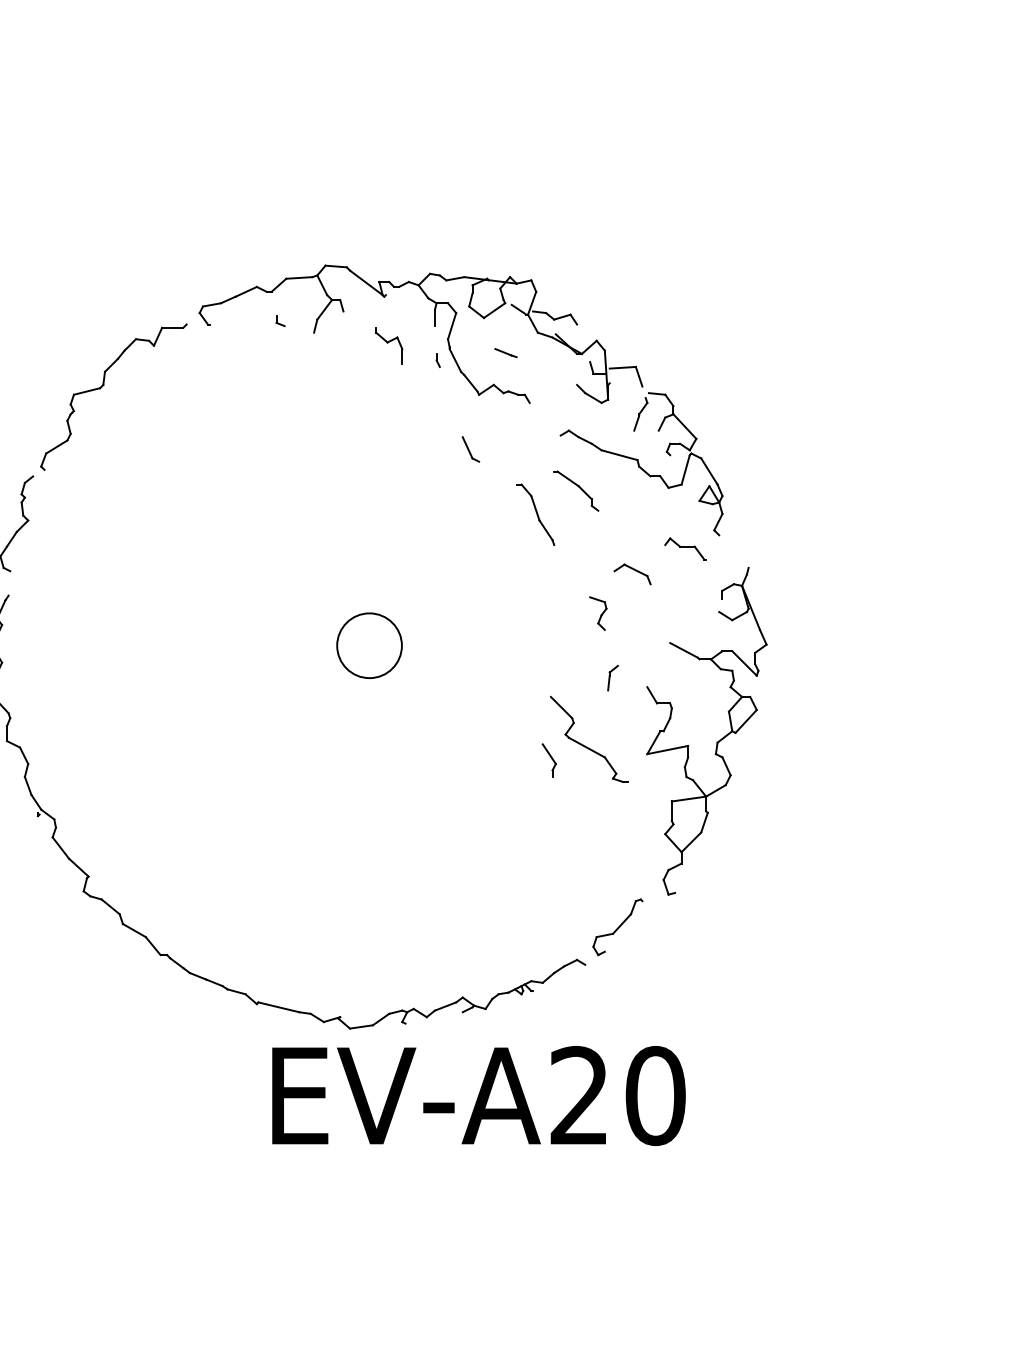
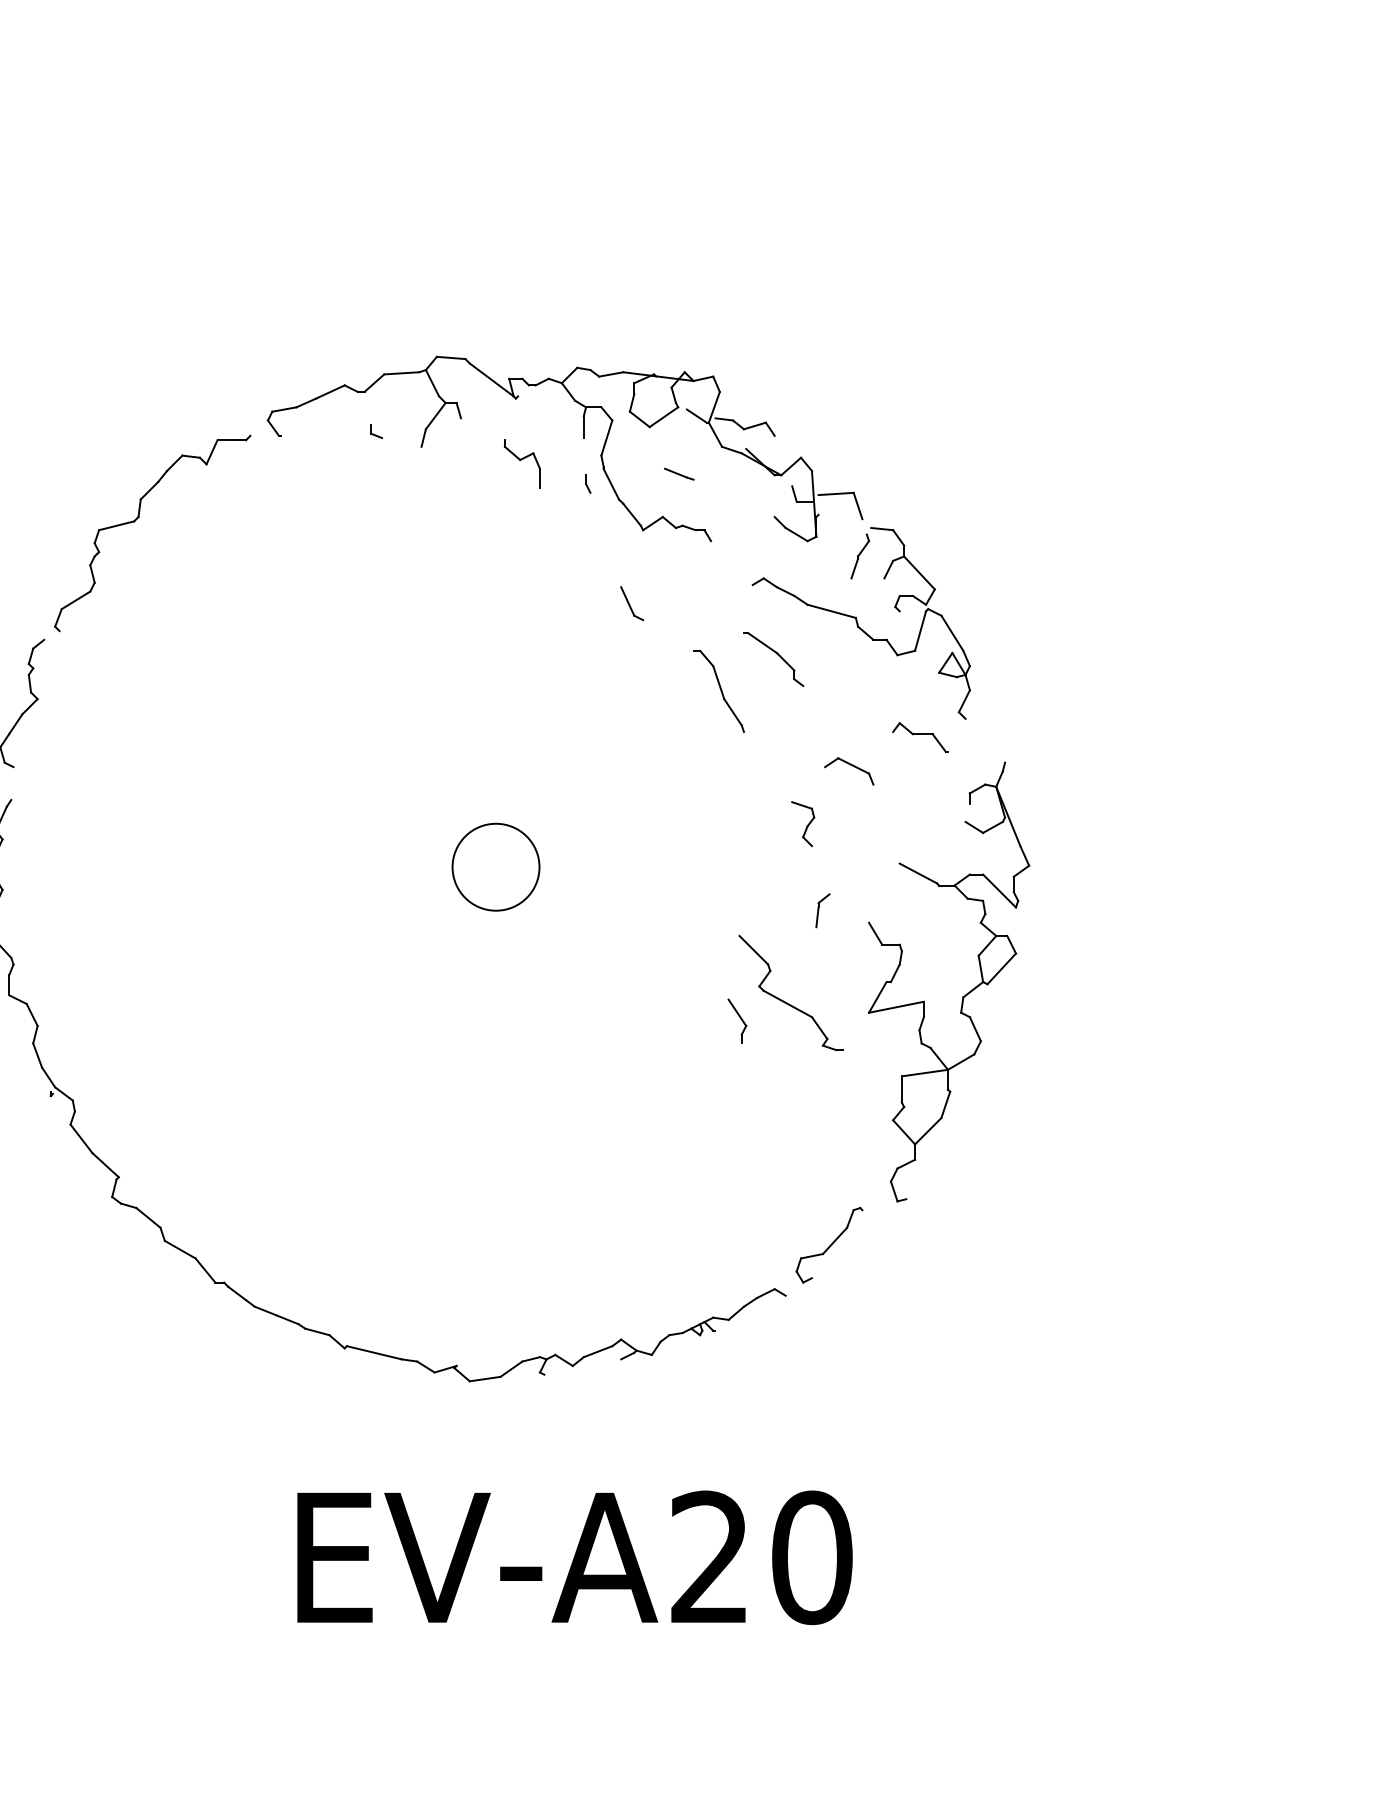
text: (478, 1095) -> (574, 1557), moved

